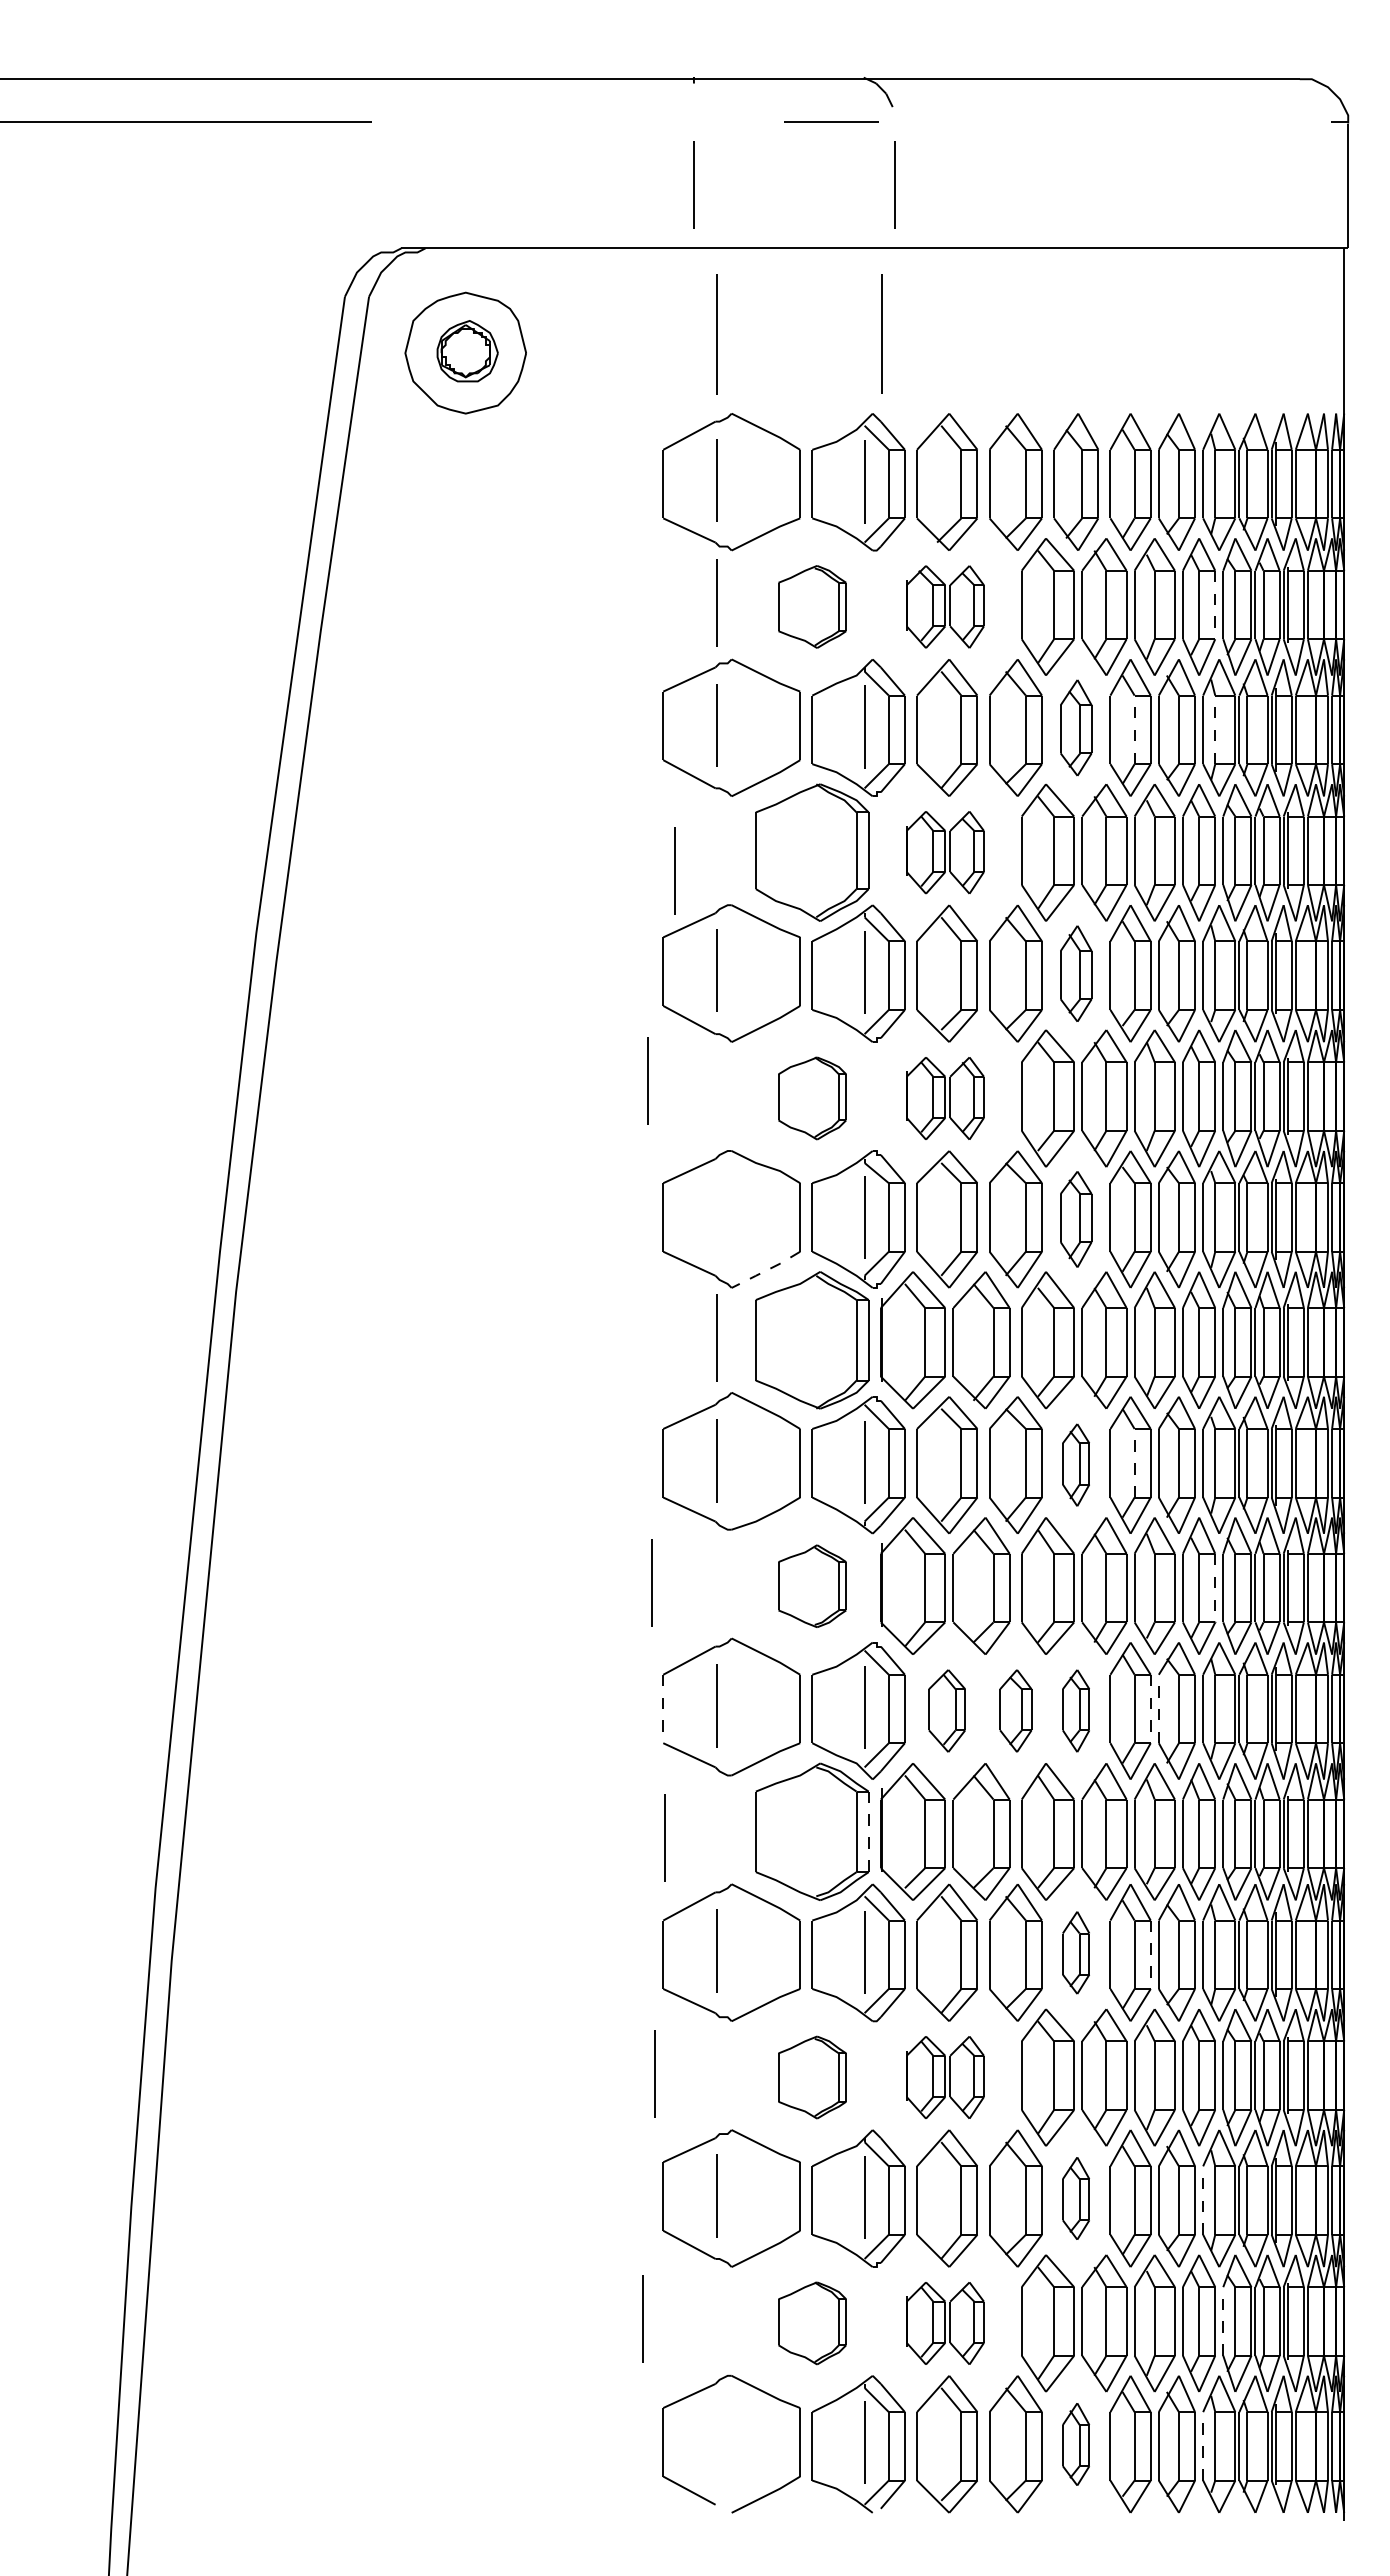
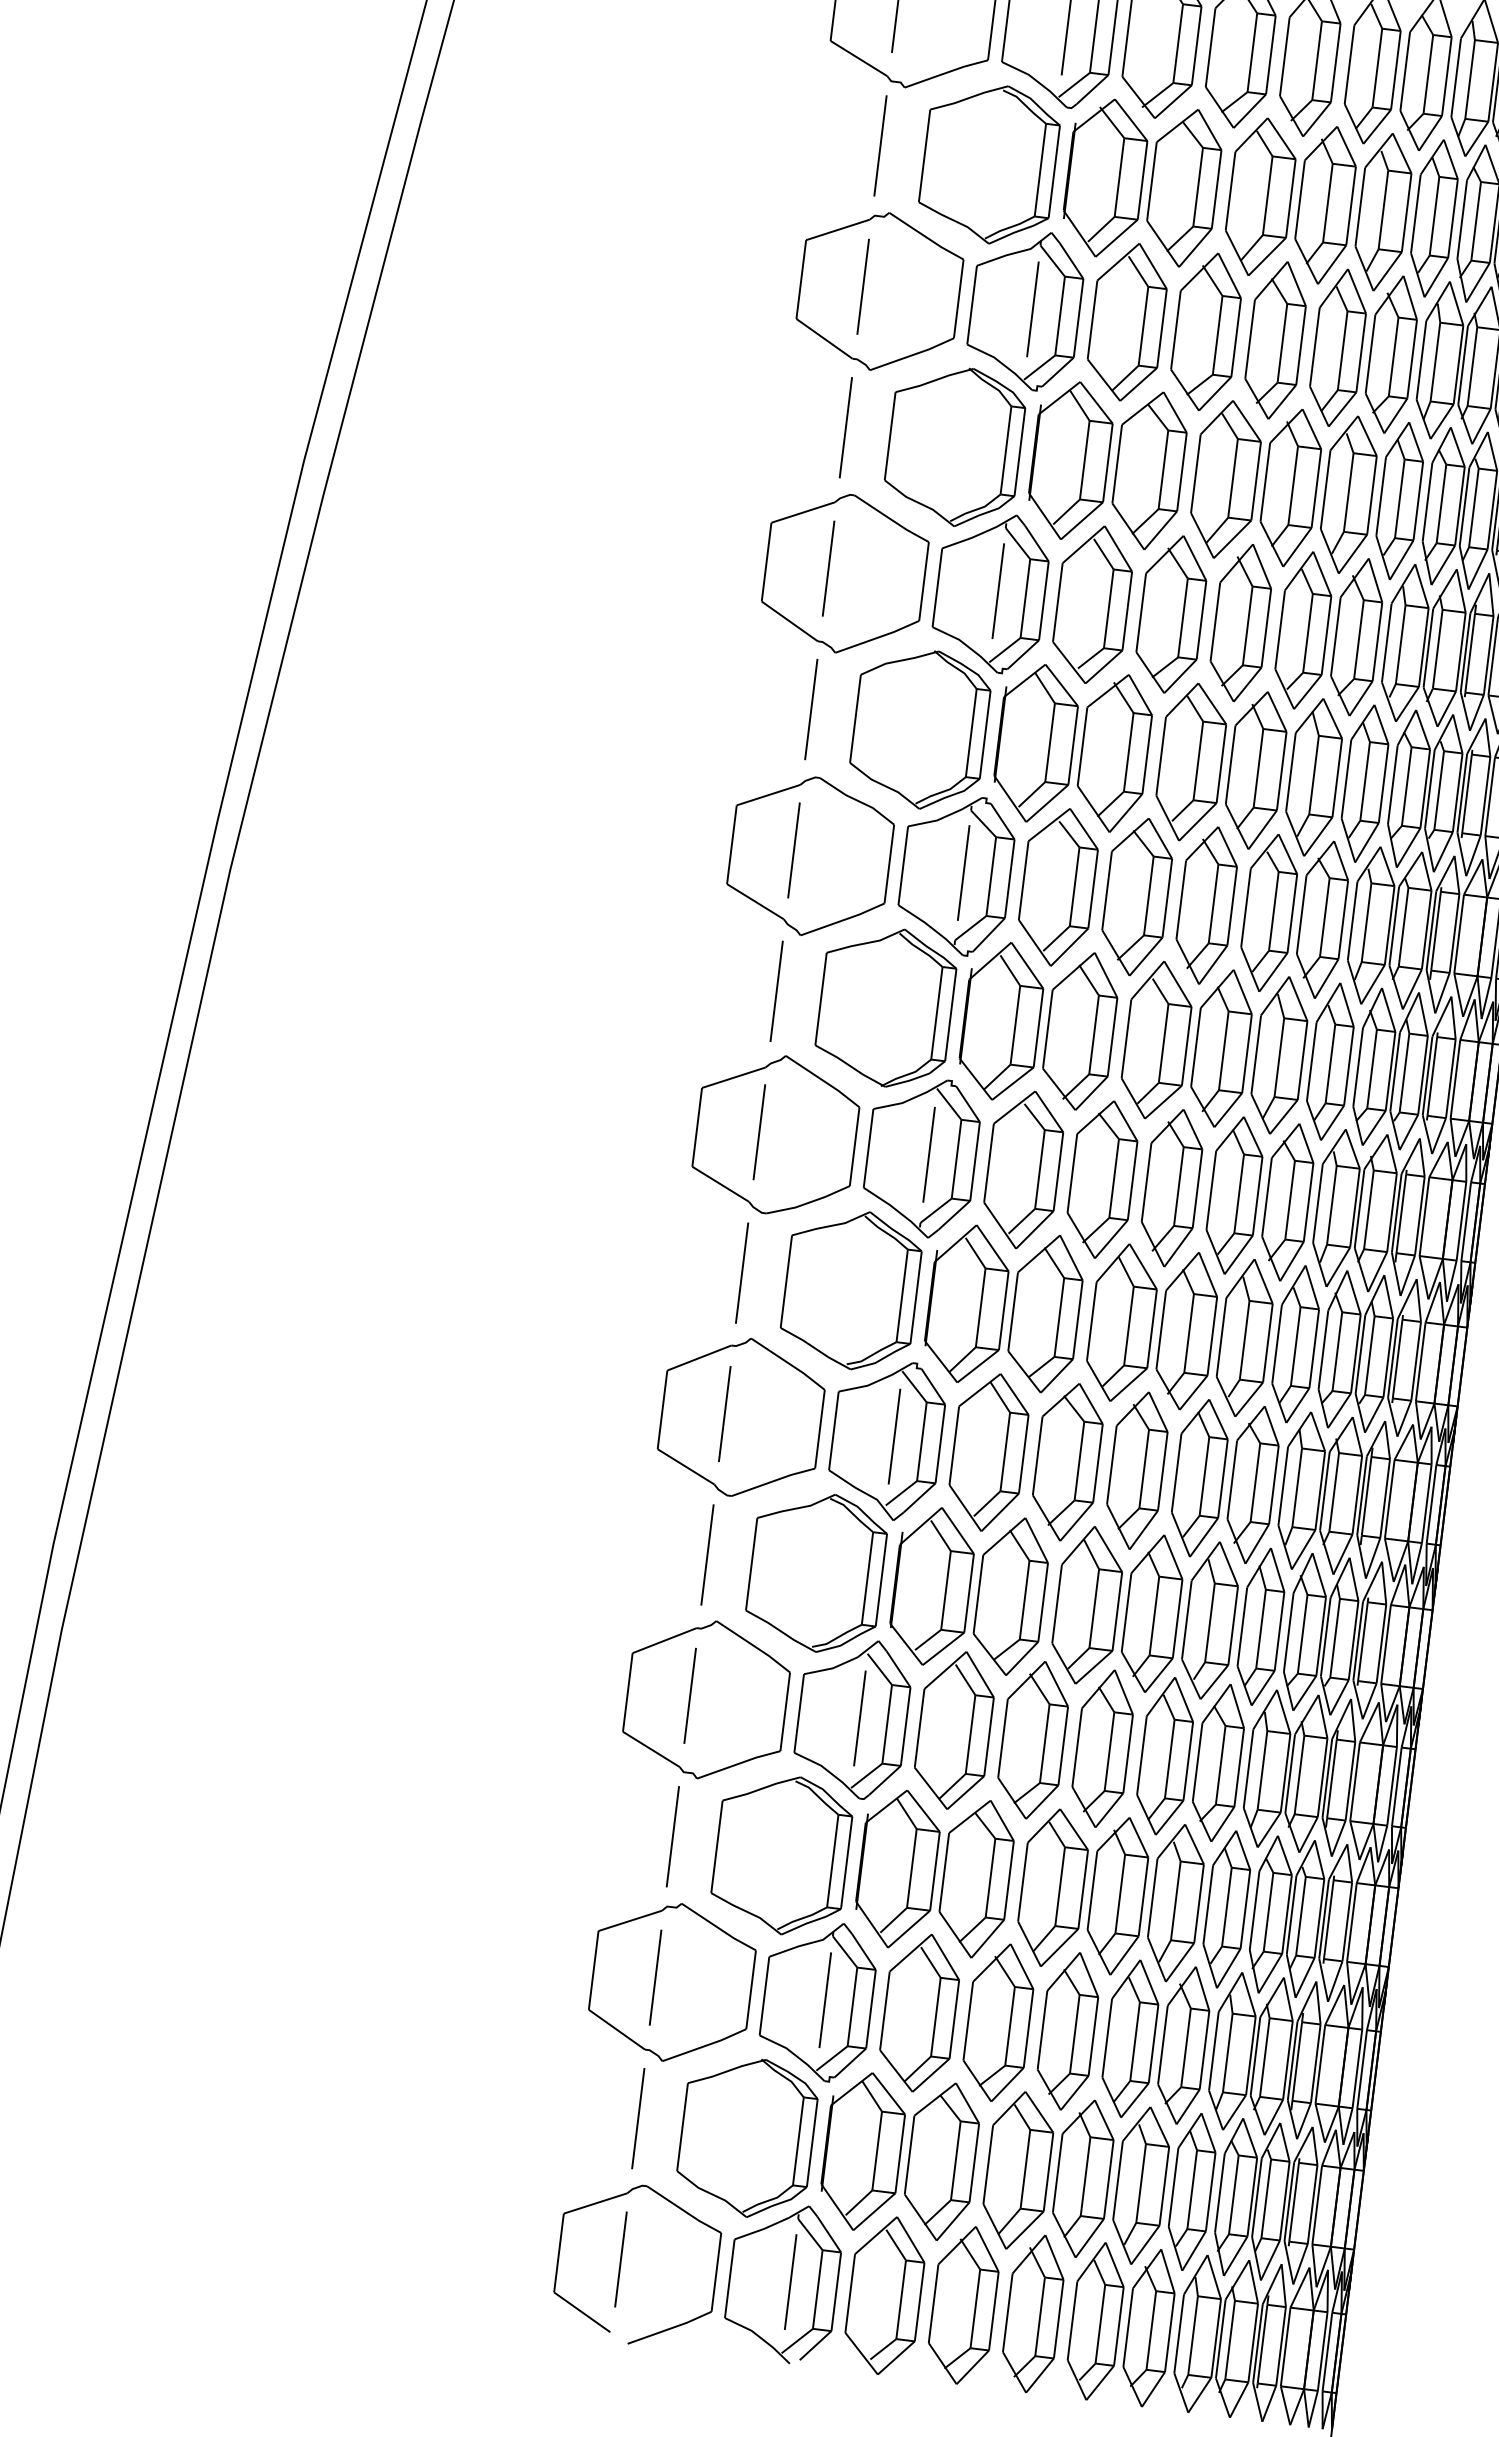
line: (1215, 605) -> (1453, 219), dashed -> solid
part: (812, 606) -> (989, 163), size x1.67
part: (945, 606) -> (1142, 182), size x1.67
part: (1075, 727) -> (1275, 339), size x1.43
line: (1134, 729) -> (1342, 350), dashed -> solid
line: (1215, 729) -> (1435, 361), dashed -> solid
part: (945, 852) -> (1107, 464), size x1.67
line: (674, 870) -> (845, 426), moved
part: (1075, 973) -> (1240, 622), size x1.43
line: (647, 1080) -> (810, 708), moved
part: (812, 1098) -> (920, 729), size x1.67
part: (945, 1098) -> (1073, 747), size x1.67
line: (716, 1215) -> (793, 850), added
part: (1075, 1219) -> (1205, 905), size x1.43
line: (766, 1270) -> (843, 920), dashed -> solid
line: (1134, 1462) -> (1239, 1193), dashed -> solid
part: (1075, 1464) -> (1170, 1186), size x1.67
line: (651, 1582) -> (741, 1271), moved
part: (812, 1586) -> (851, 1290), size x1.67
line: (1215, 1588) -> (1314, 1349), dashed -> solid
line: (1158, 1708) -> (1231, 1479), dashed -> solid
line: (663, 1709) -> (662, 1410), dashed -> solid
line: (1150, 1709) -> (1222, 1479), dashed -> solid
part: (946, 1710) -> (987, 1451), size x1.67
part: (1015, 1710) -> (1067, 1461), size x1.67
part: (1075, 1710) -> (1136, 1469), size x1.67
line: (868, 1832) -> (881, 1580), dashed -> solid
line: (664, 1837) -> (706, 1554), moved
part: (1075, 1952) -> (1102, 1748), size x1.67
line: (1150, 1955) -> (1187, 1762), dashed -> solid
line: (654, 2073) -> (672, 1836), moved
part: (812, 2077) -> (782, 1854), size x1.67
part: (945, 2077) -> (934, 1873), size x1.67
part: (1075, 2198) -> (1067, 2030), size x1.67
line: (1203, 2200) -> (1214, 2051), dashed -> solid
line: (642, 2318) -> (637, 2118), moved
line: (1223, 2320) -> (1220, 2192), dashed -> solid
part: (812, 2323) -> (747, 2137), size x1.67
part: (945, 2323) -> (900, 2156), size x1.67
line: (716, 2441) -> (620, 2259), added
part: (1075, 2444) -> (1032, 2313), size x1.67
line: (1203, 2445) -> (1179, 2332), dashed -> solid

